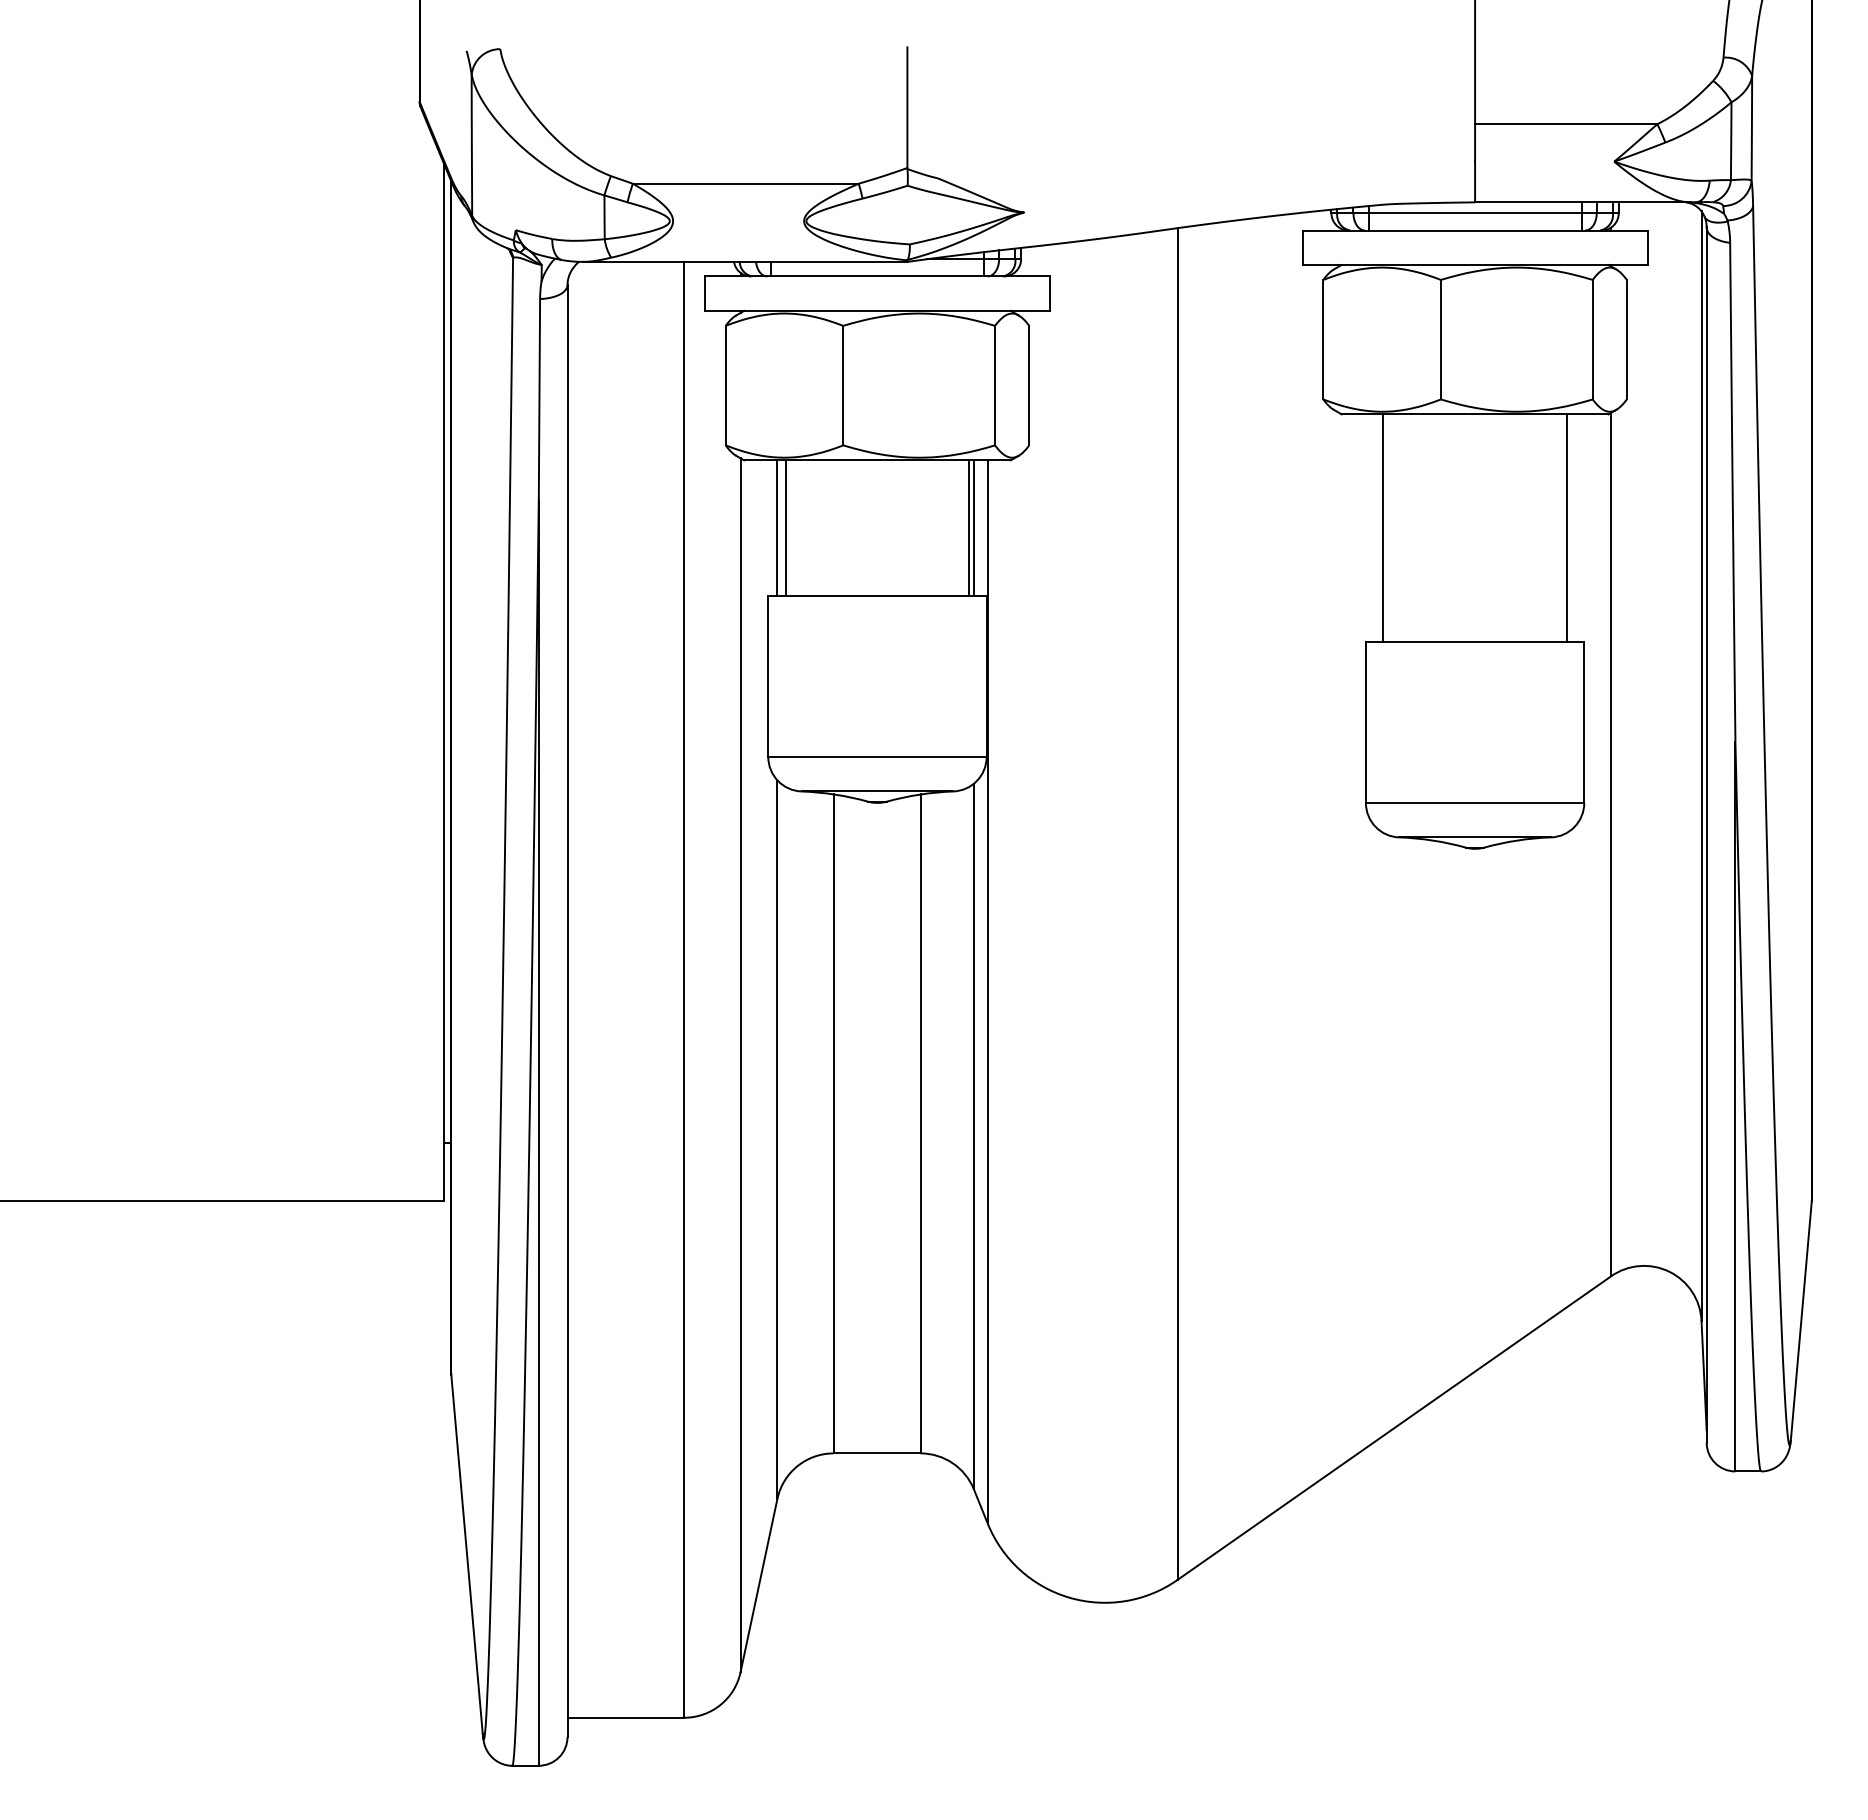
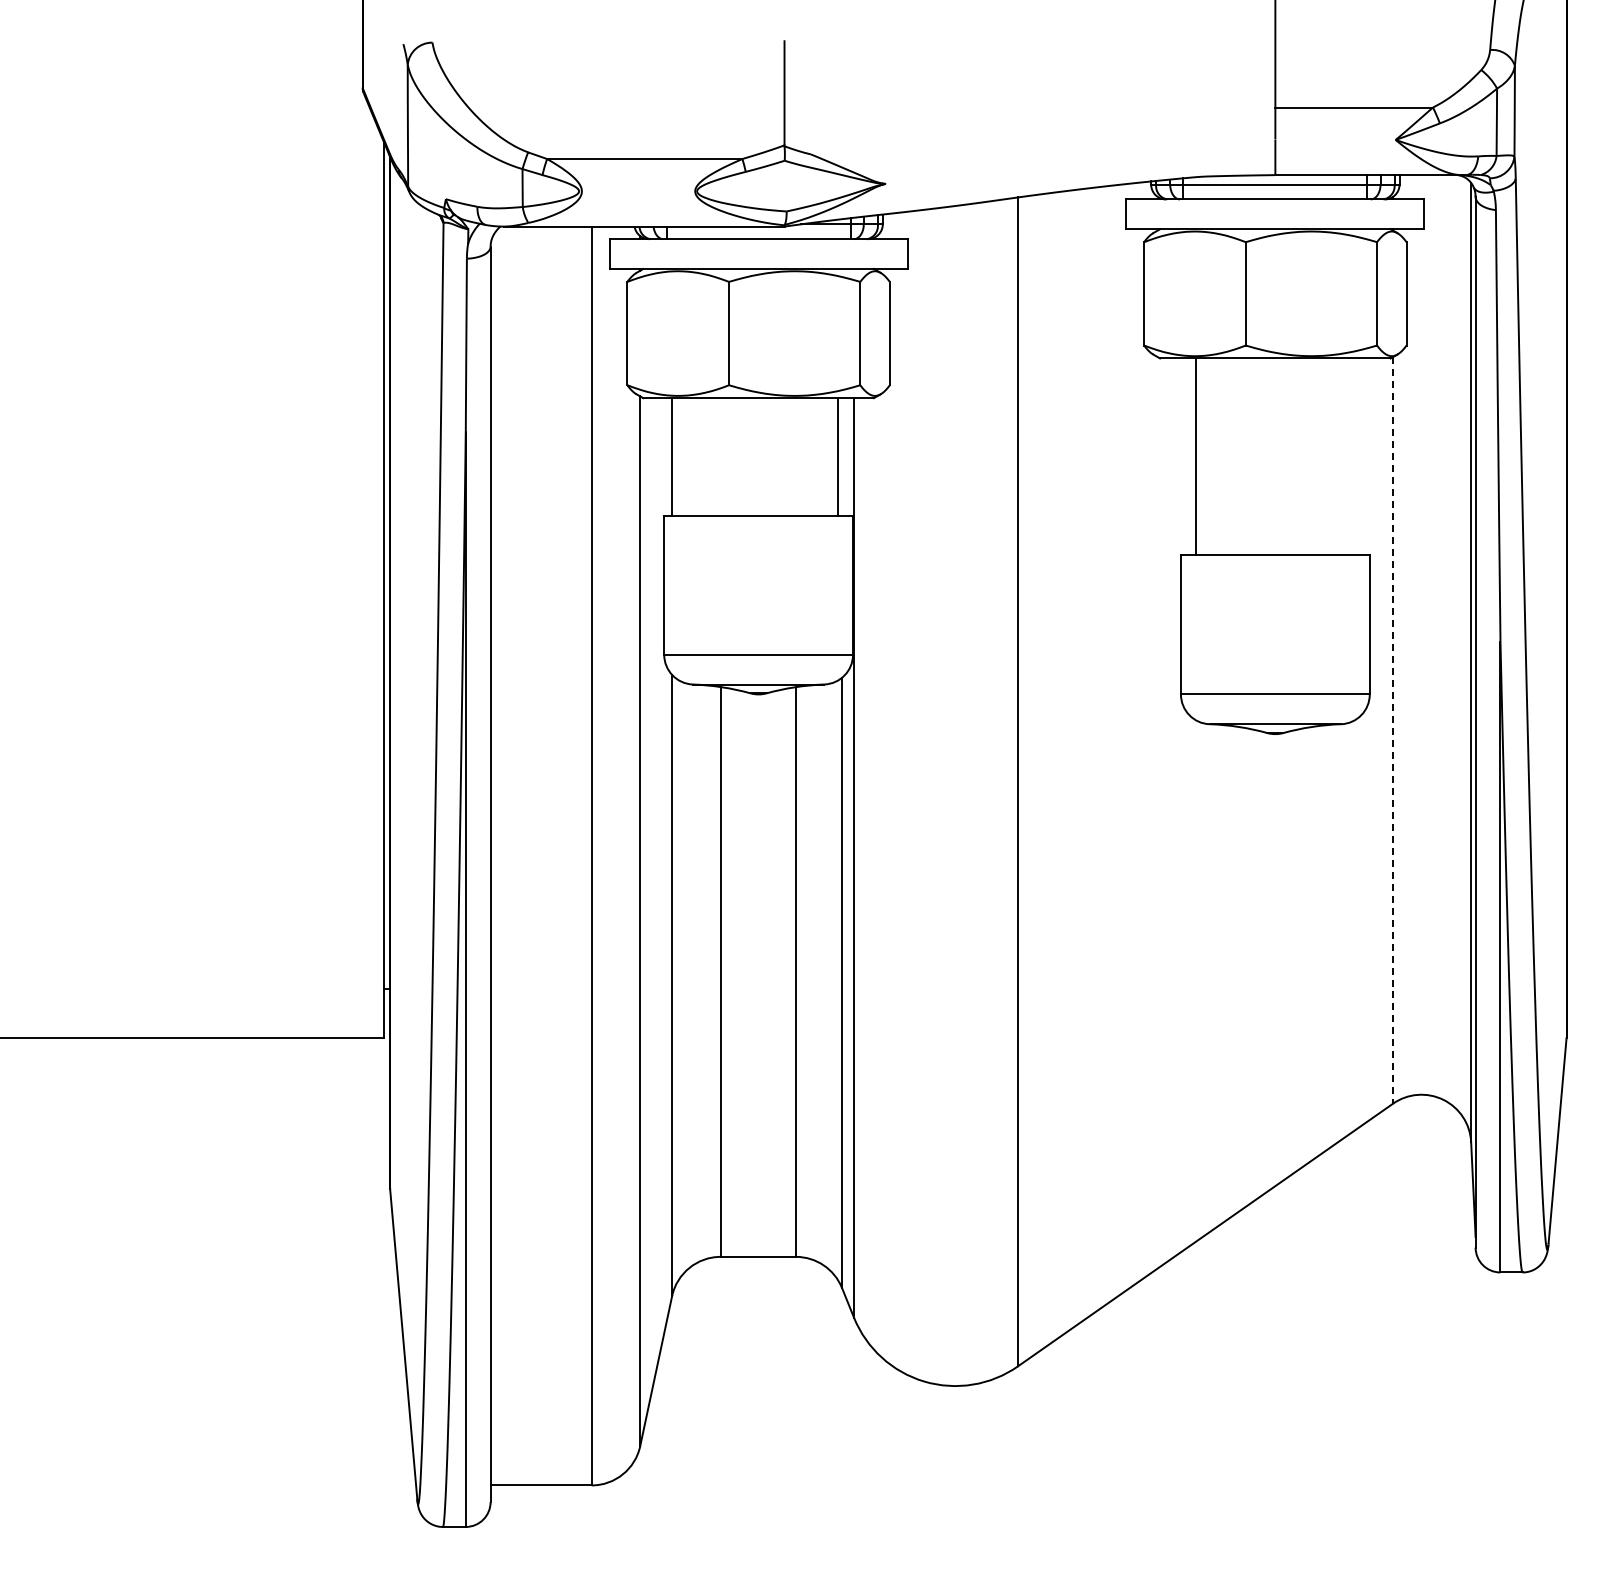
line: (785, 527) -> (679, 456), removed
line: (974, 527) -> (842, 456), removed
line: (1566, 527) -> (1354, 456), removed
line: (1611, 844) -> (1393, 730), solid -> dashed

